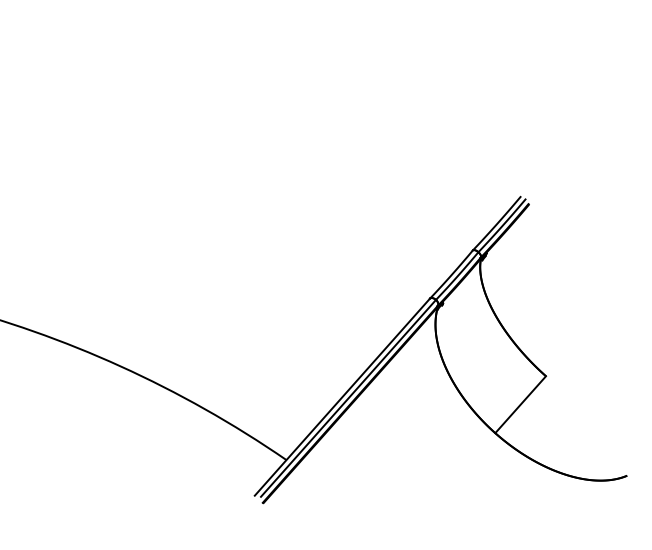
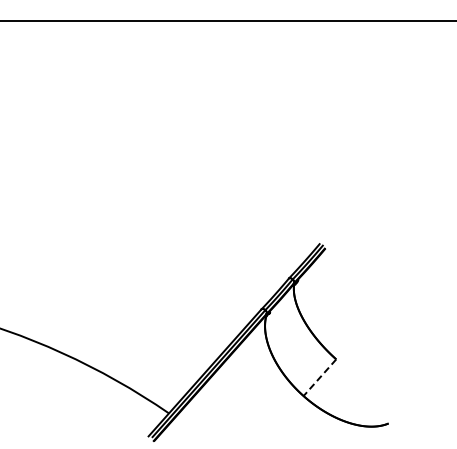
line: (519, 404) -> (319, 377), solid -> dashed

